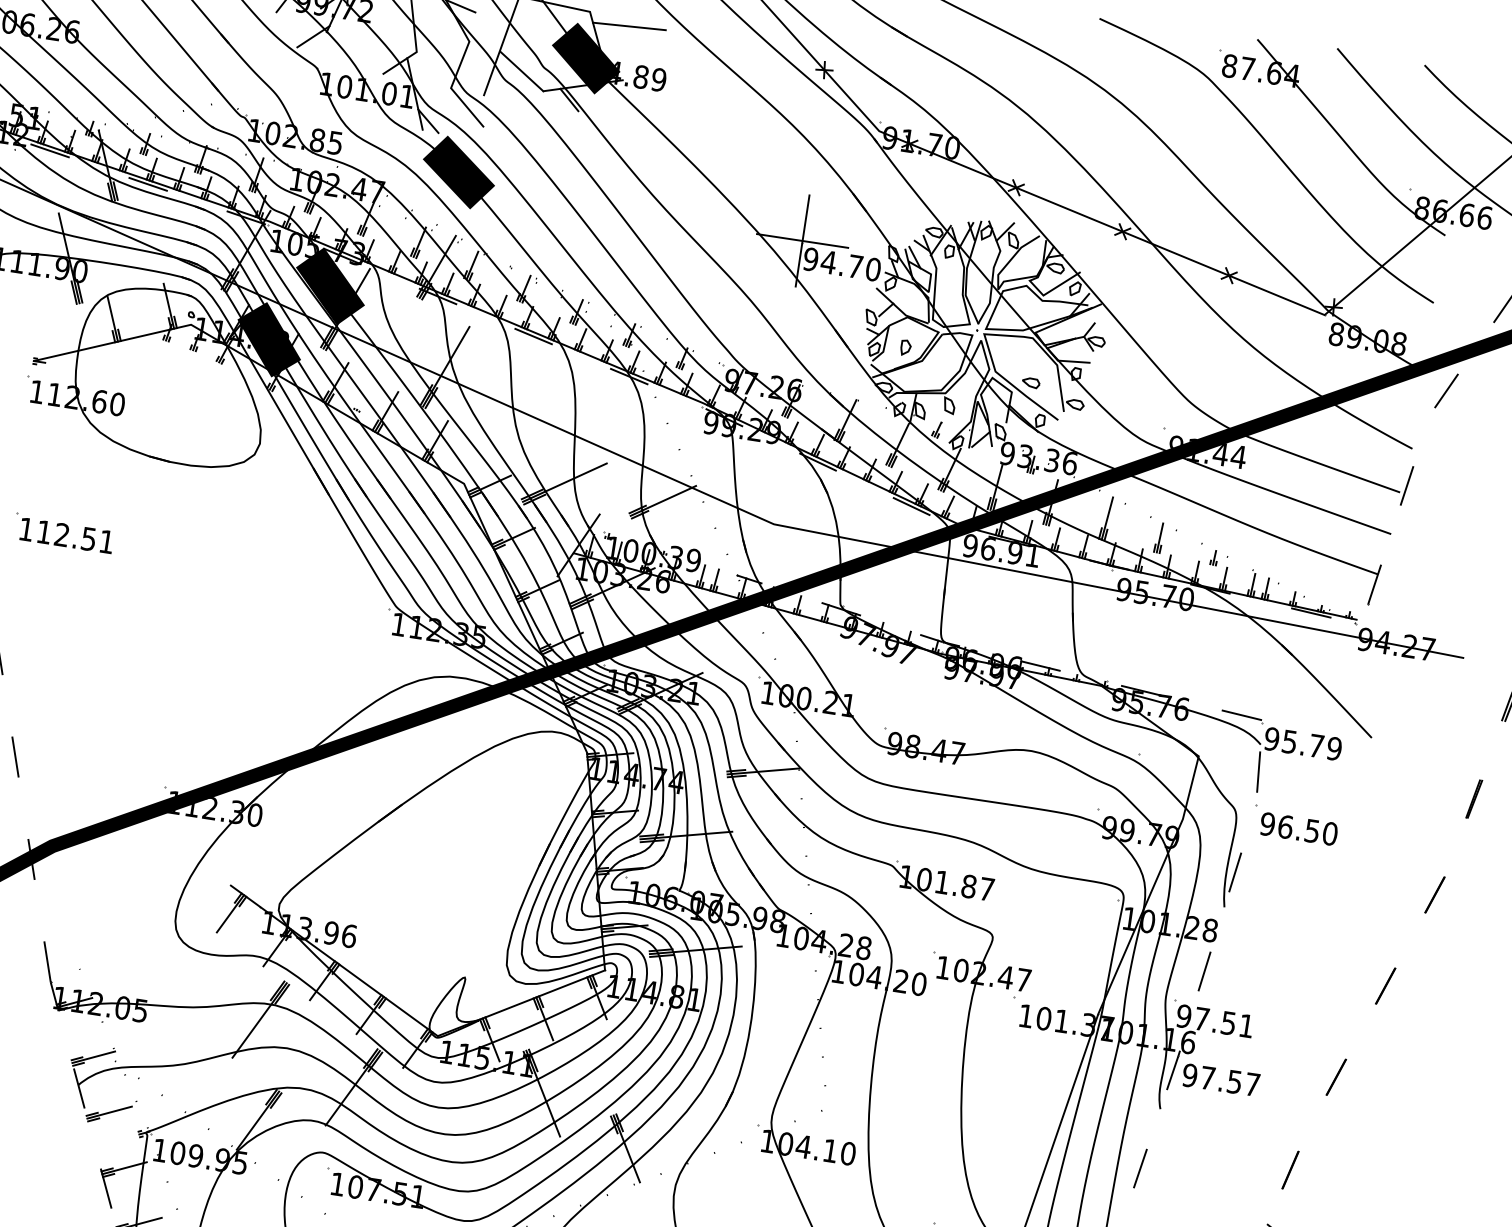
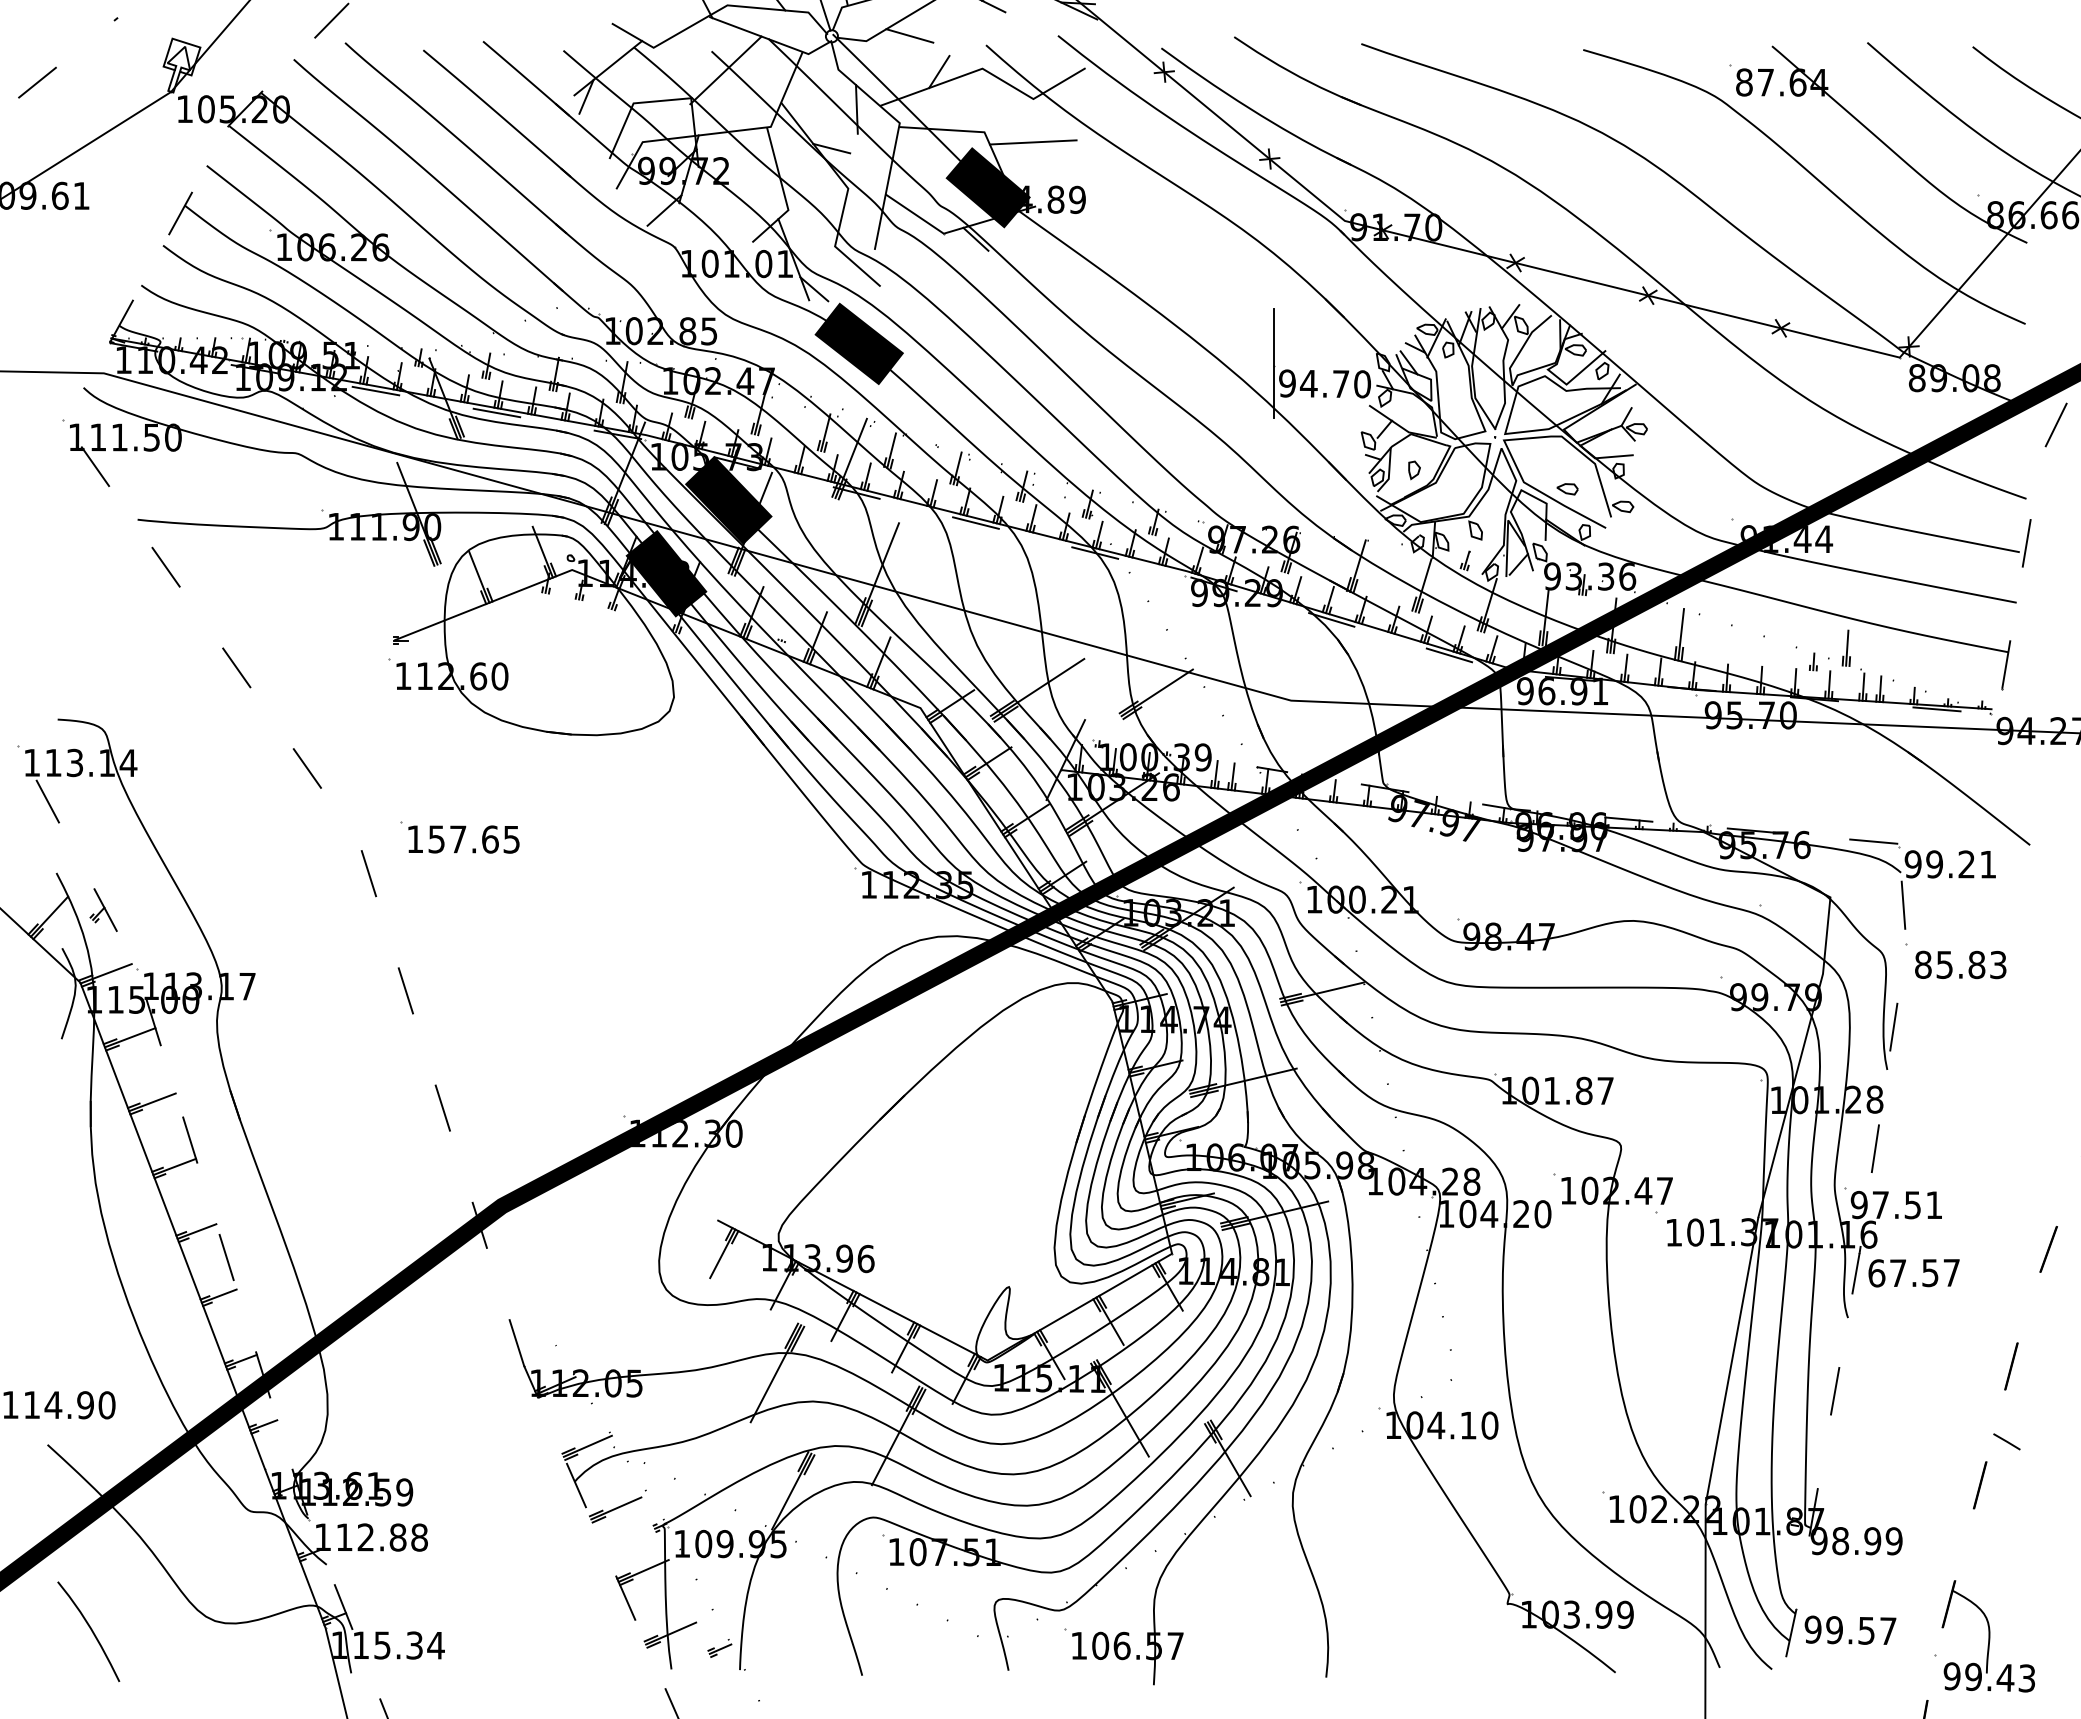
line: (802, 241) -> (1274, 363), removed
text: (74, 536) -> (473, 839), 112.51 -> 157.65
part: (1158, 537) -> (1845, 647), moved
text: (1312, 745) -> (1961, 864), 95.79 -> 99.21
text: (1298, 828) -> (1960, 964), 96.50 -> 85.83
text: (1189, 1075) -> (1876, 1273), 97.57 -> 67.57

